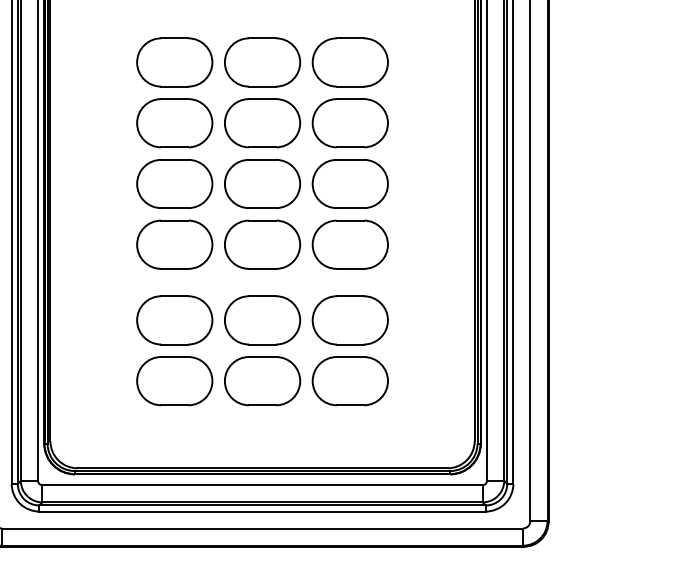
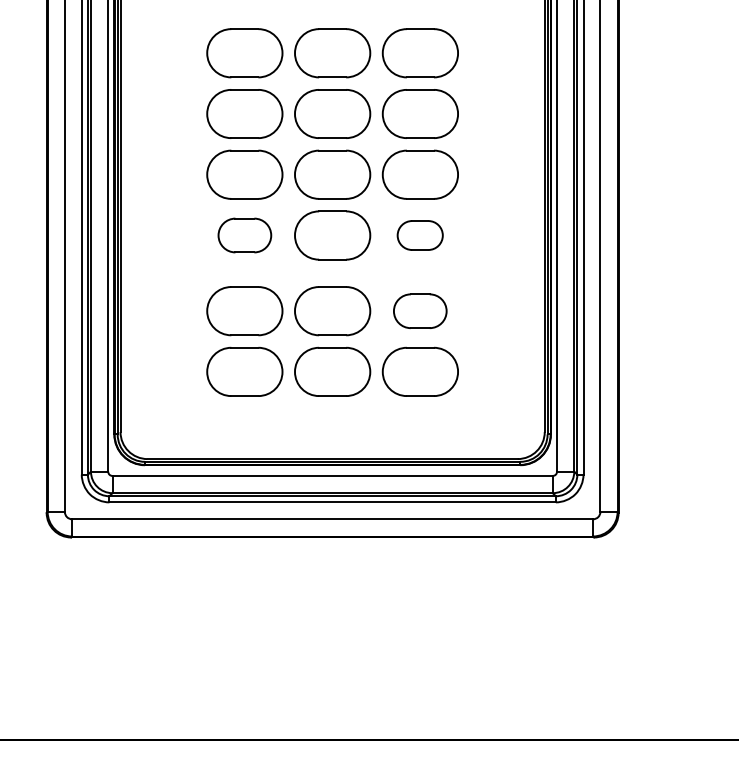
part: (174, 244) -> (244, 235), size x0.7
part: (349, 244) -> (419, 235), size x0.6
part: (349, 320) -> (419, 311), size x0.7

